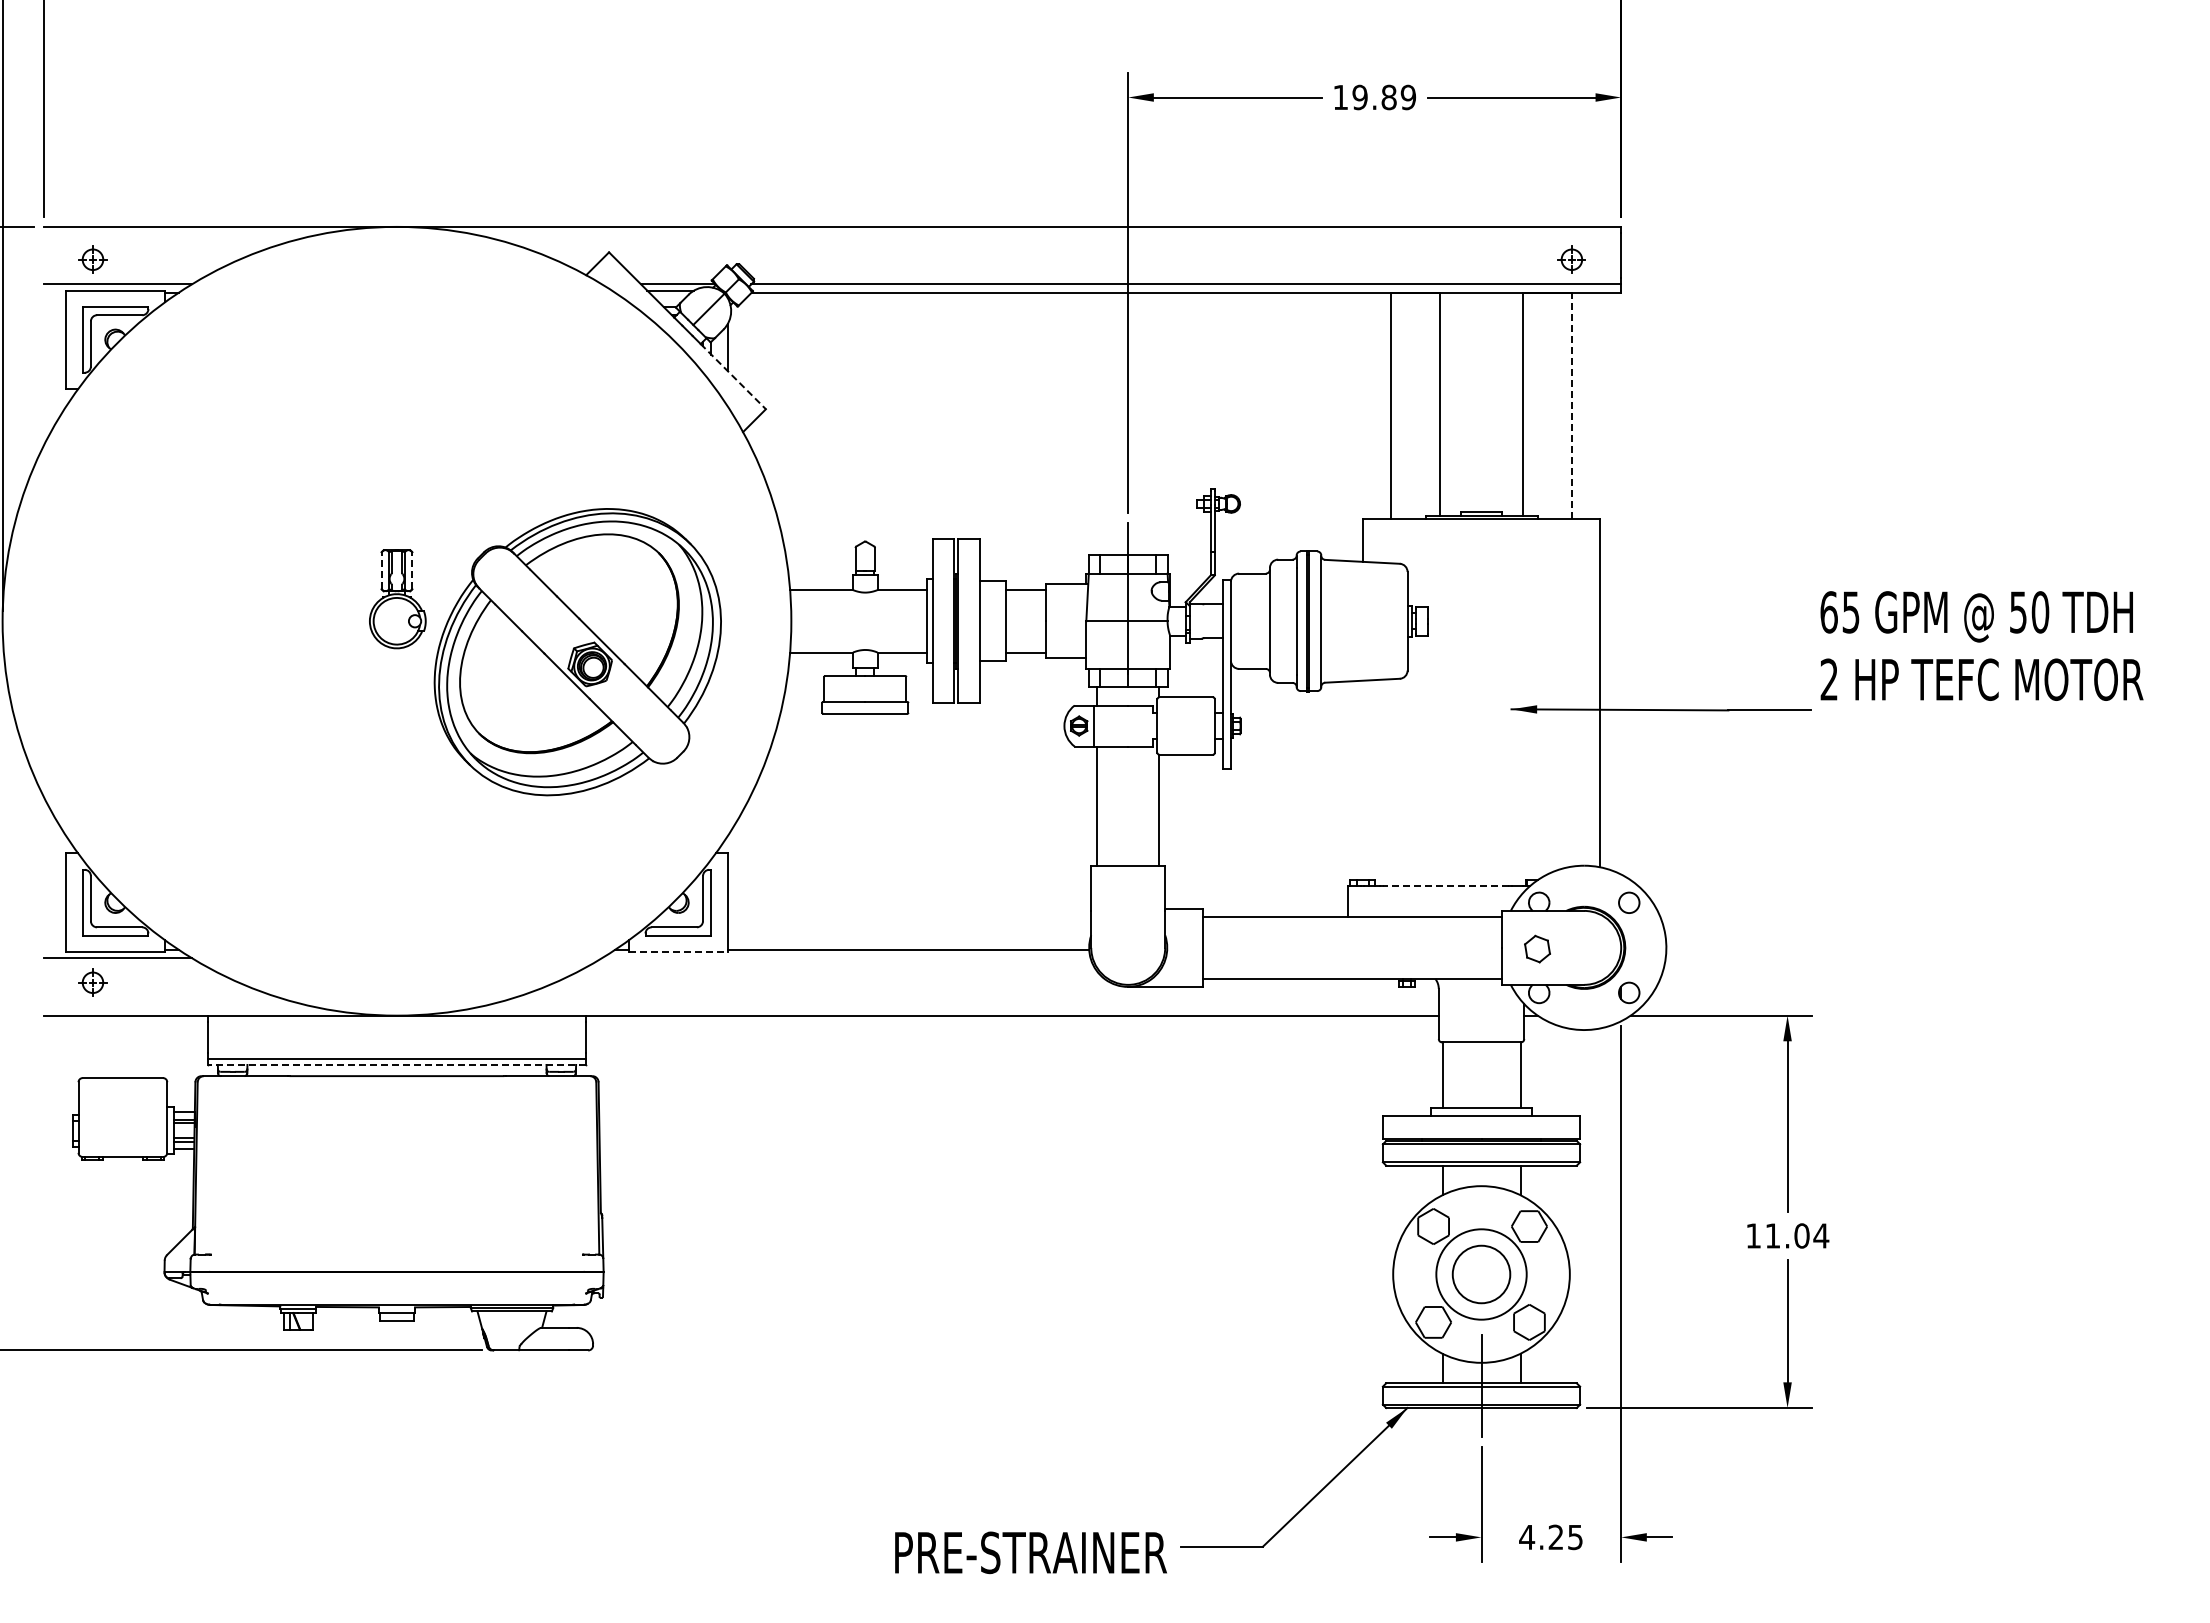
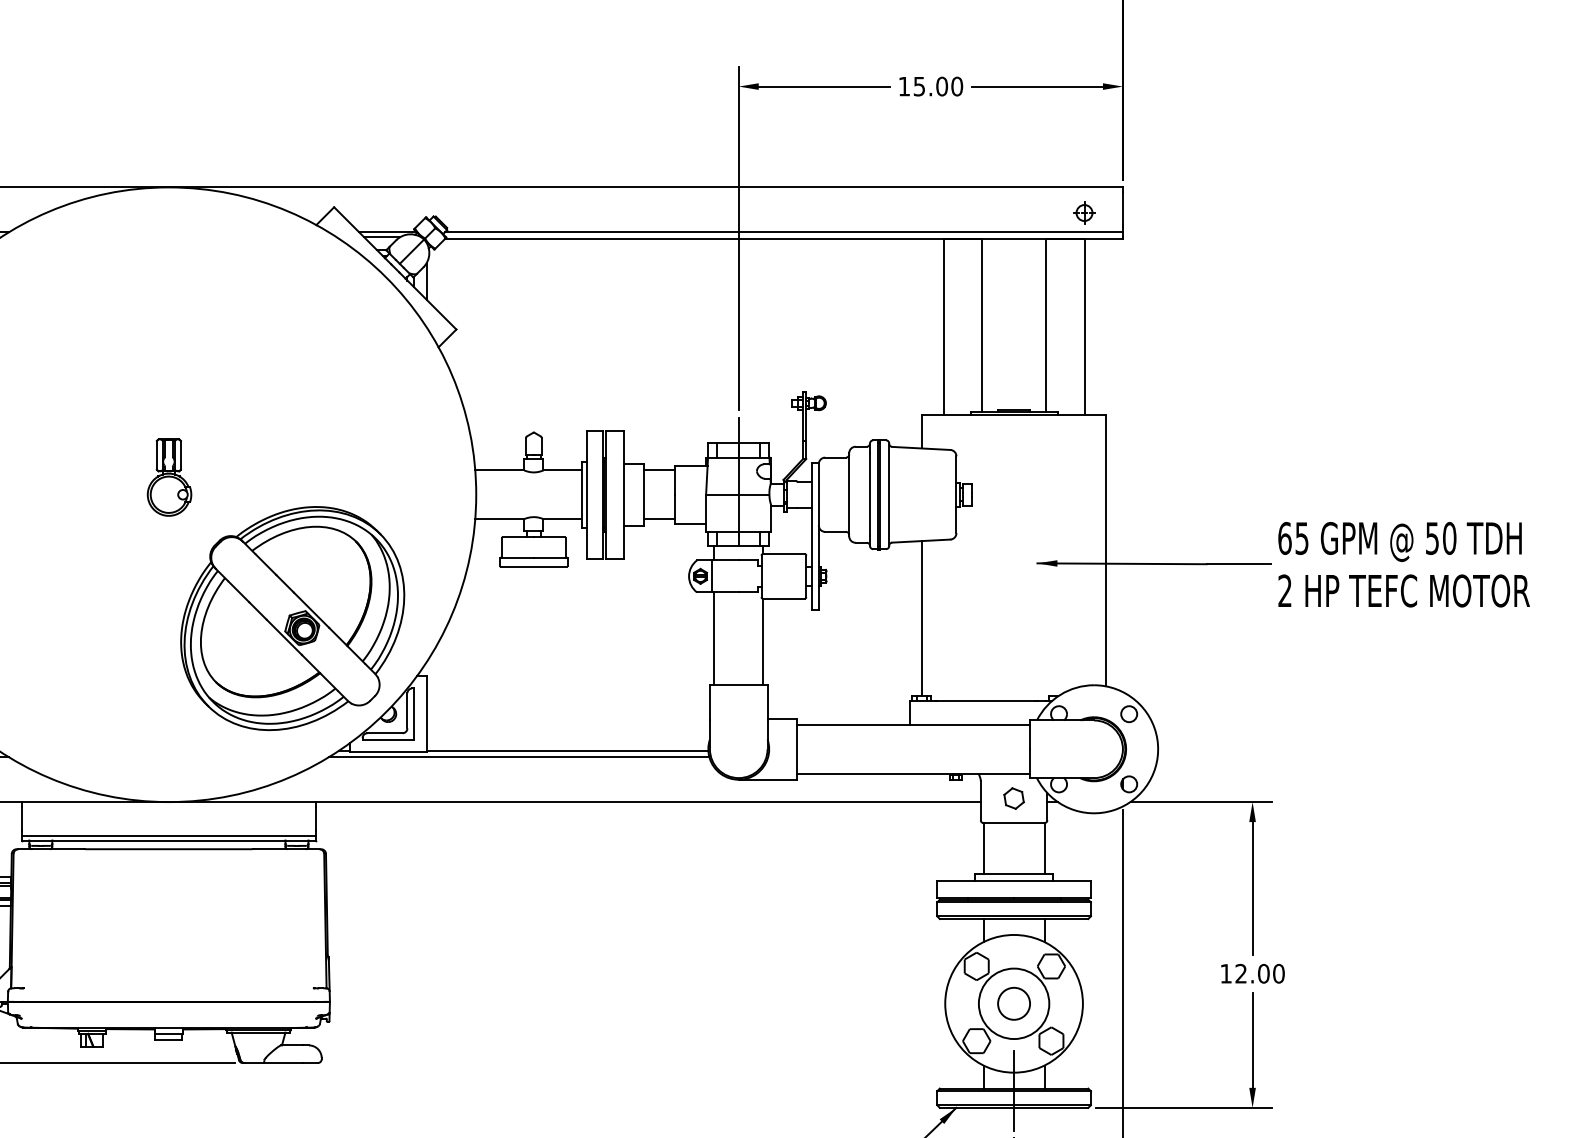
text: (1384, 97) -> (938, 86), 19.89 -> 15.00
line: (733, 376) -> (431, 304), dashed -> solid
line: (1571, 405) -> (1084, 326), dashed -> solid
line: (381, 570) -> (156, 455), dashed -> solid
line: (412, 570) -> (180, 455), dashed -> solid
text: (1981, 645) -> (1403, 564), moved
part: (577, 652) -> (292, 618), moved
line: (1363, 779) -> (922, 618), added
line: (1445, 886) -> (986, 701), dashed -> solid
part: (1537, 948) -> (1014, 798), moved
line: (678, 952) -> (388, 752), dashed -> solid
line: (846, 958) -> (519, 757), added
line: (396, 1064) -> (168, 840), dashed -> solid
text: (1797, 1235) -> (1260, 973), 11.04 -> 12.00
circle: (1481, 1274) -> (1014, 1003), size x0.71

